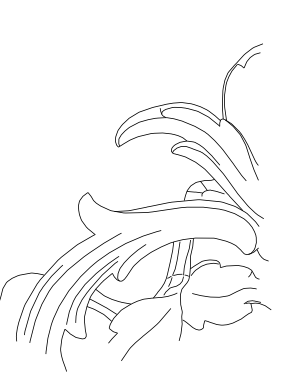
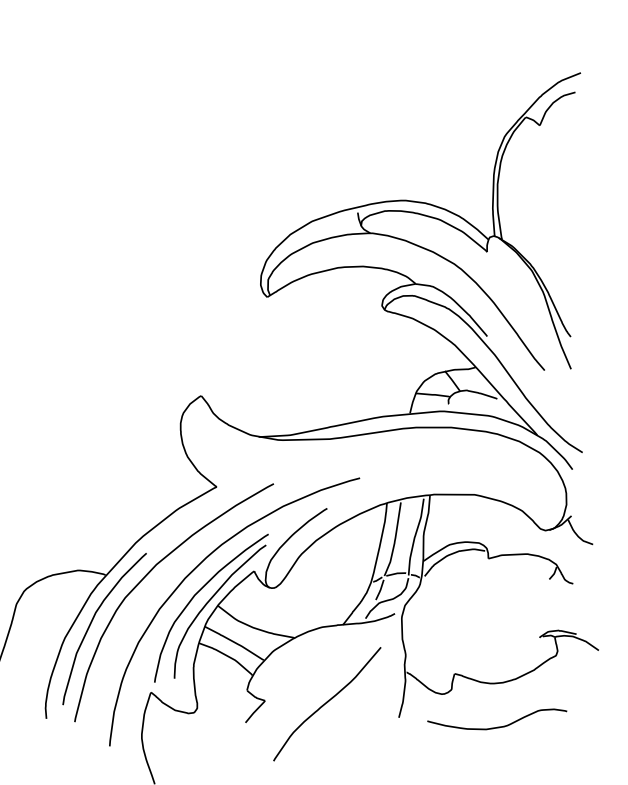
curve: (226, 295) -> (501, 725), moved

